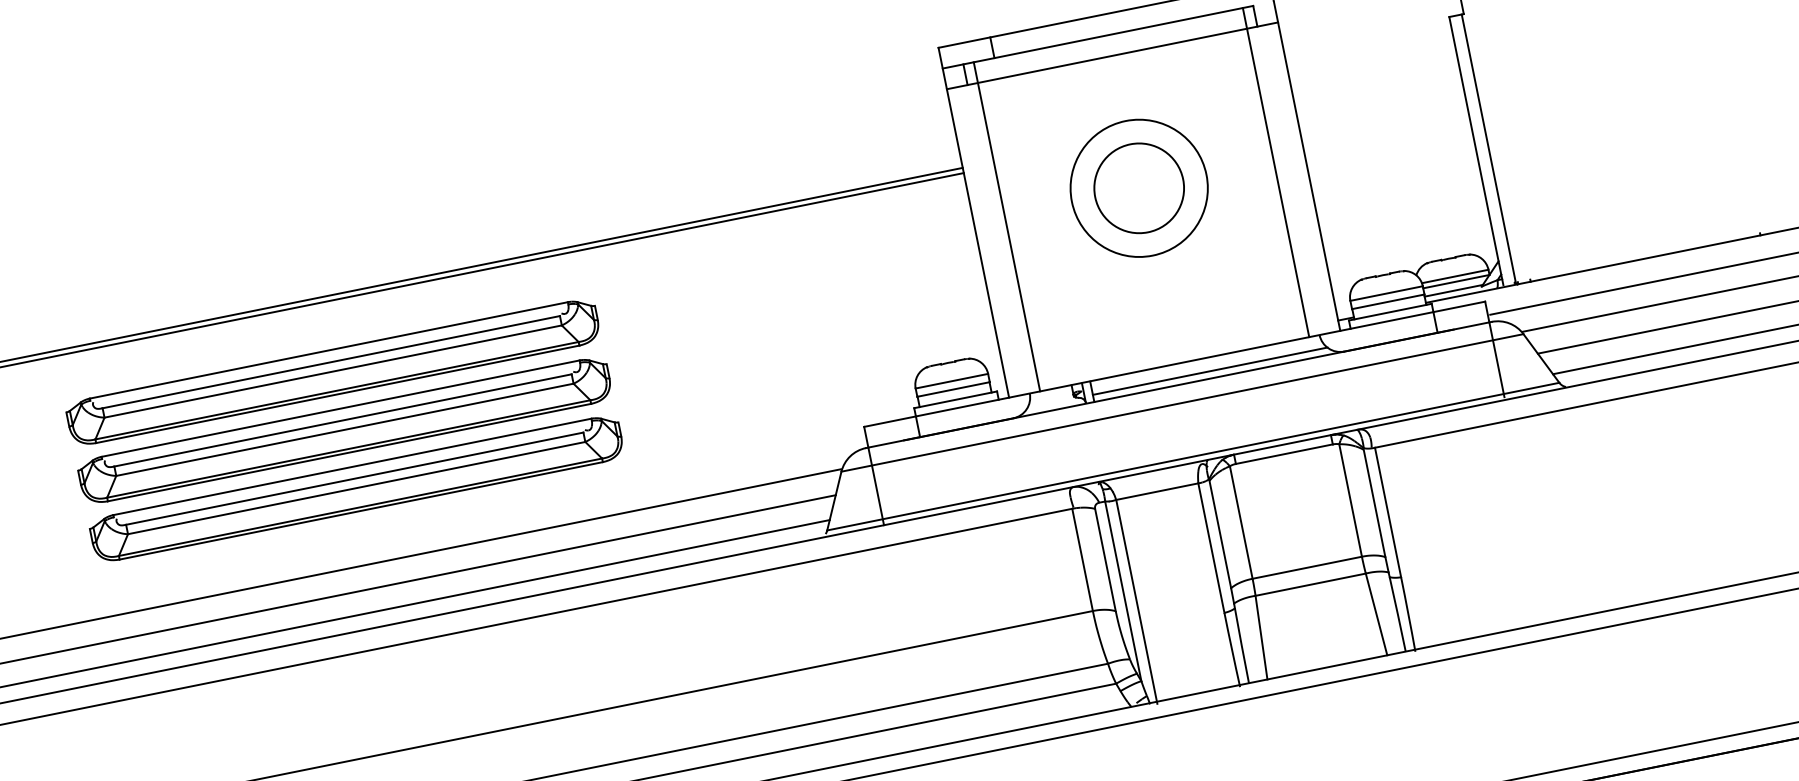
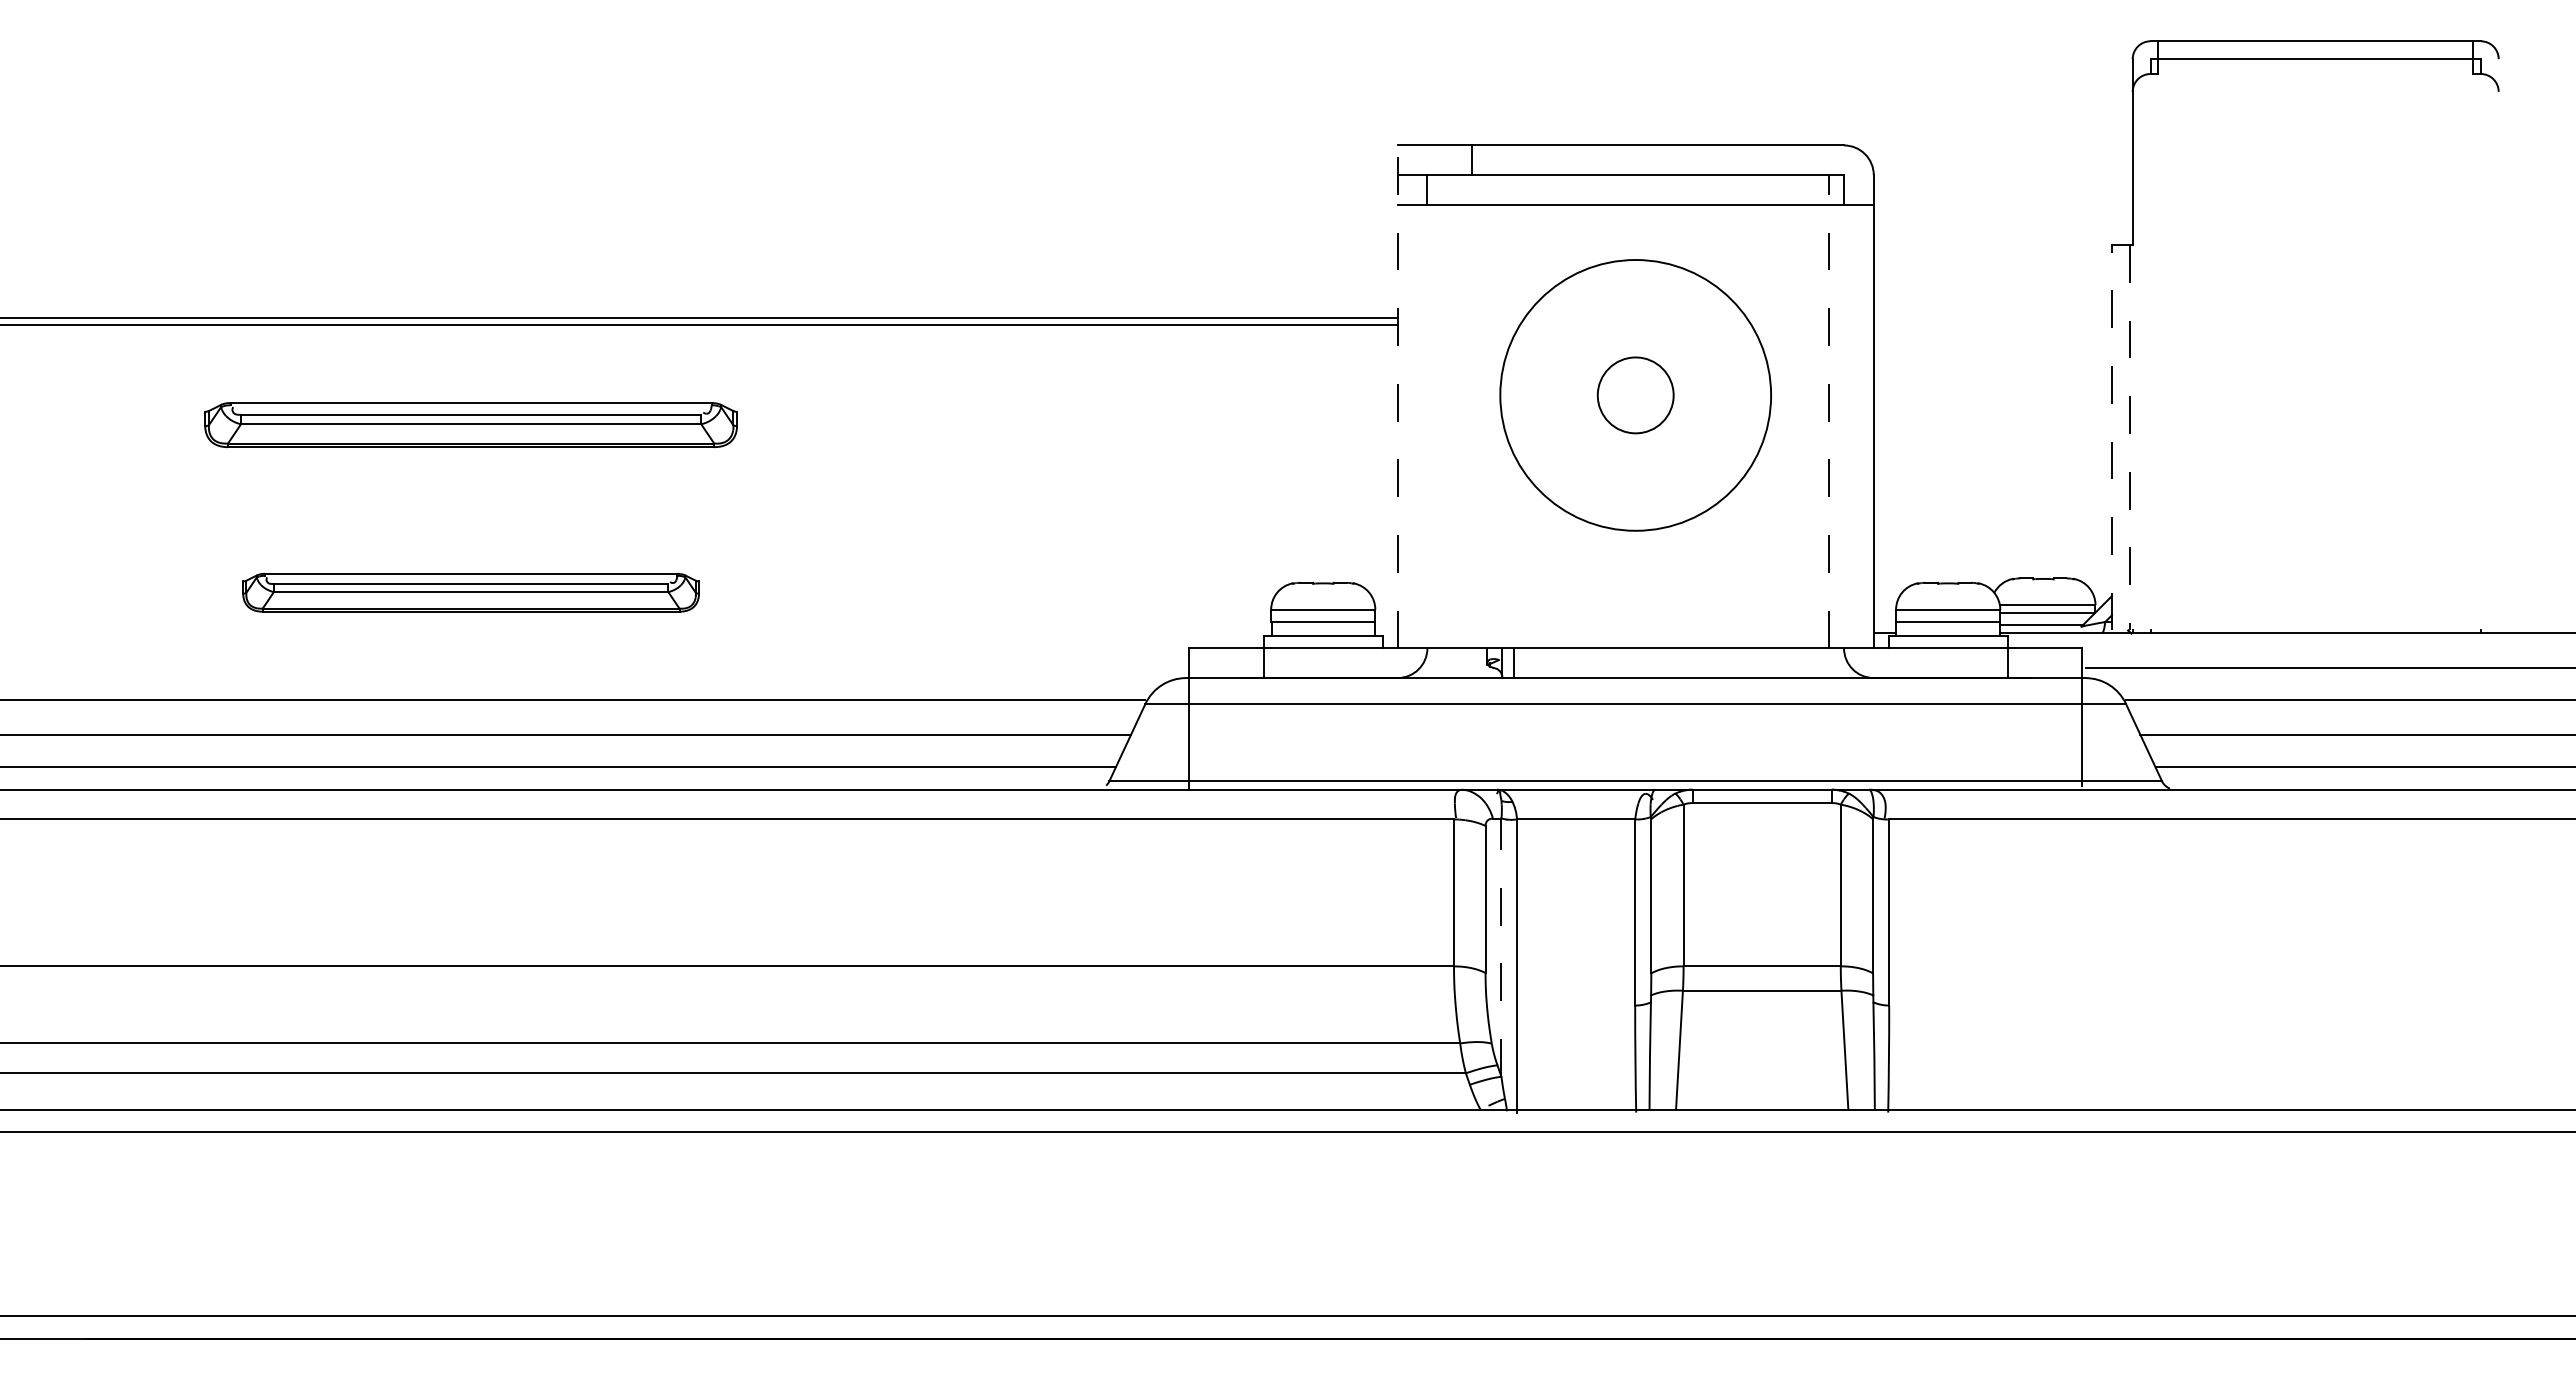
line: (1488, 148) -> (2129, 437), solid -> dashed
line: (1476, 150) -> (2111, 437), solid -> dashed
line: (1276, 172) -> (1829, 411), solid -> dashed
circle: (1139, 188) -> (1635, 395), size x0.6
circle: (1139, 188) -> (1635, 395), size x1.4
line: (973, 222) -> (1397, 396), solid -> dashed
line: (1007, 226) -> (1442, 411), removed
line: (1209, 371) -> (1682, 667), removed
part: (332, 372) -> (470, 424), size x0.7
part: (344, 430) -> (470, 508), removed
part: (356, 488) -> (470, 592), size x0.6
line: (1123, 591) -> (1501, 947), solid -> dashed

